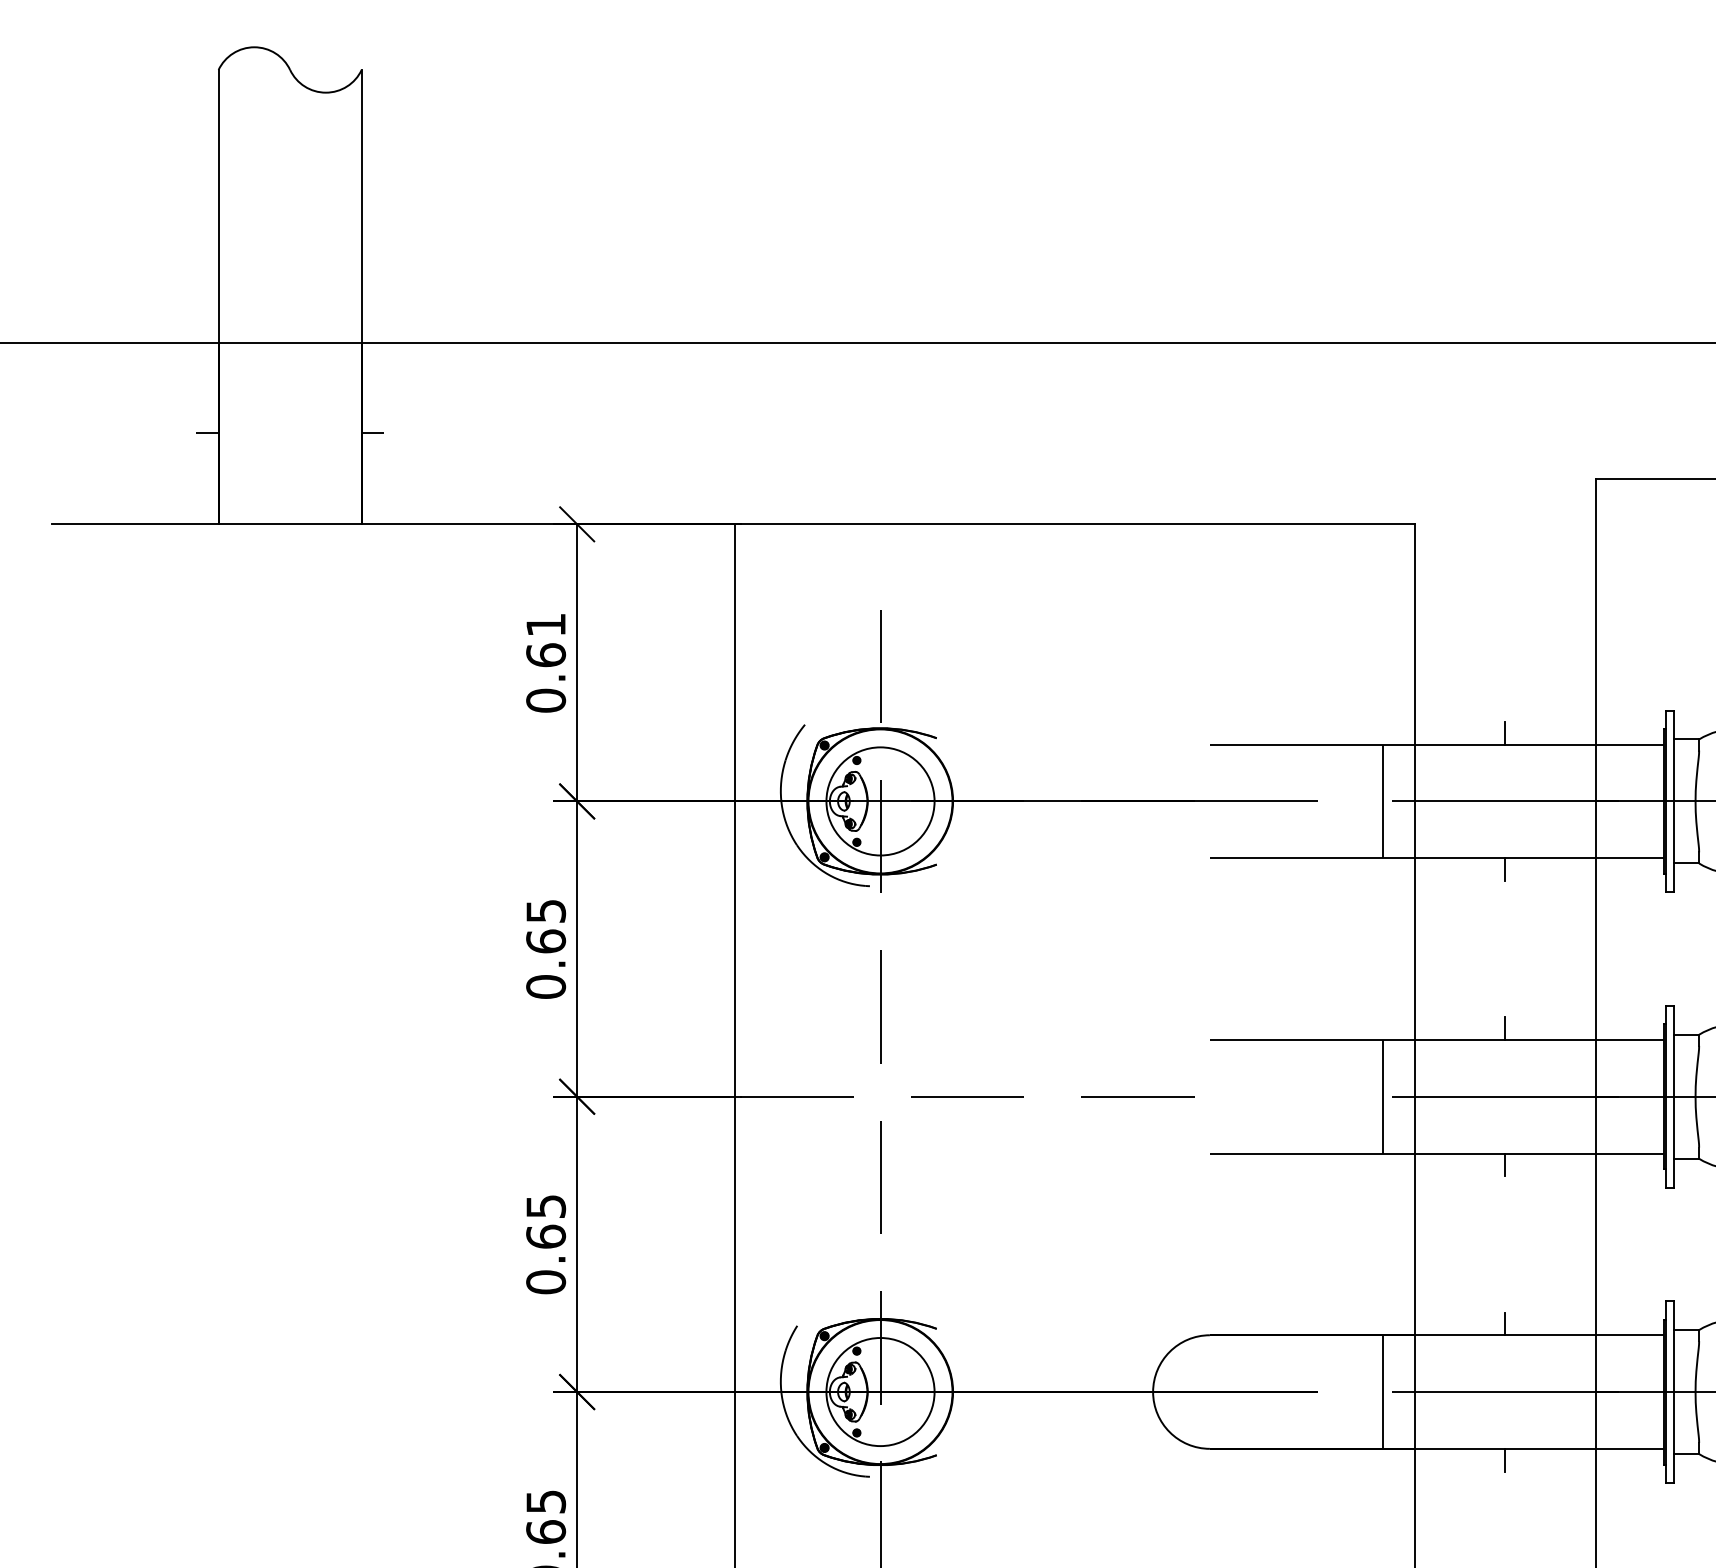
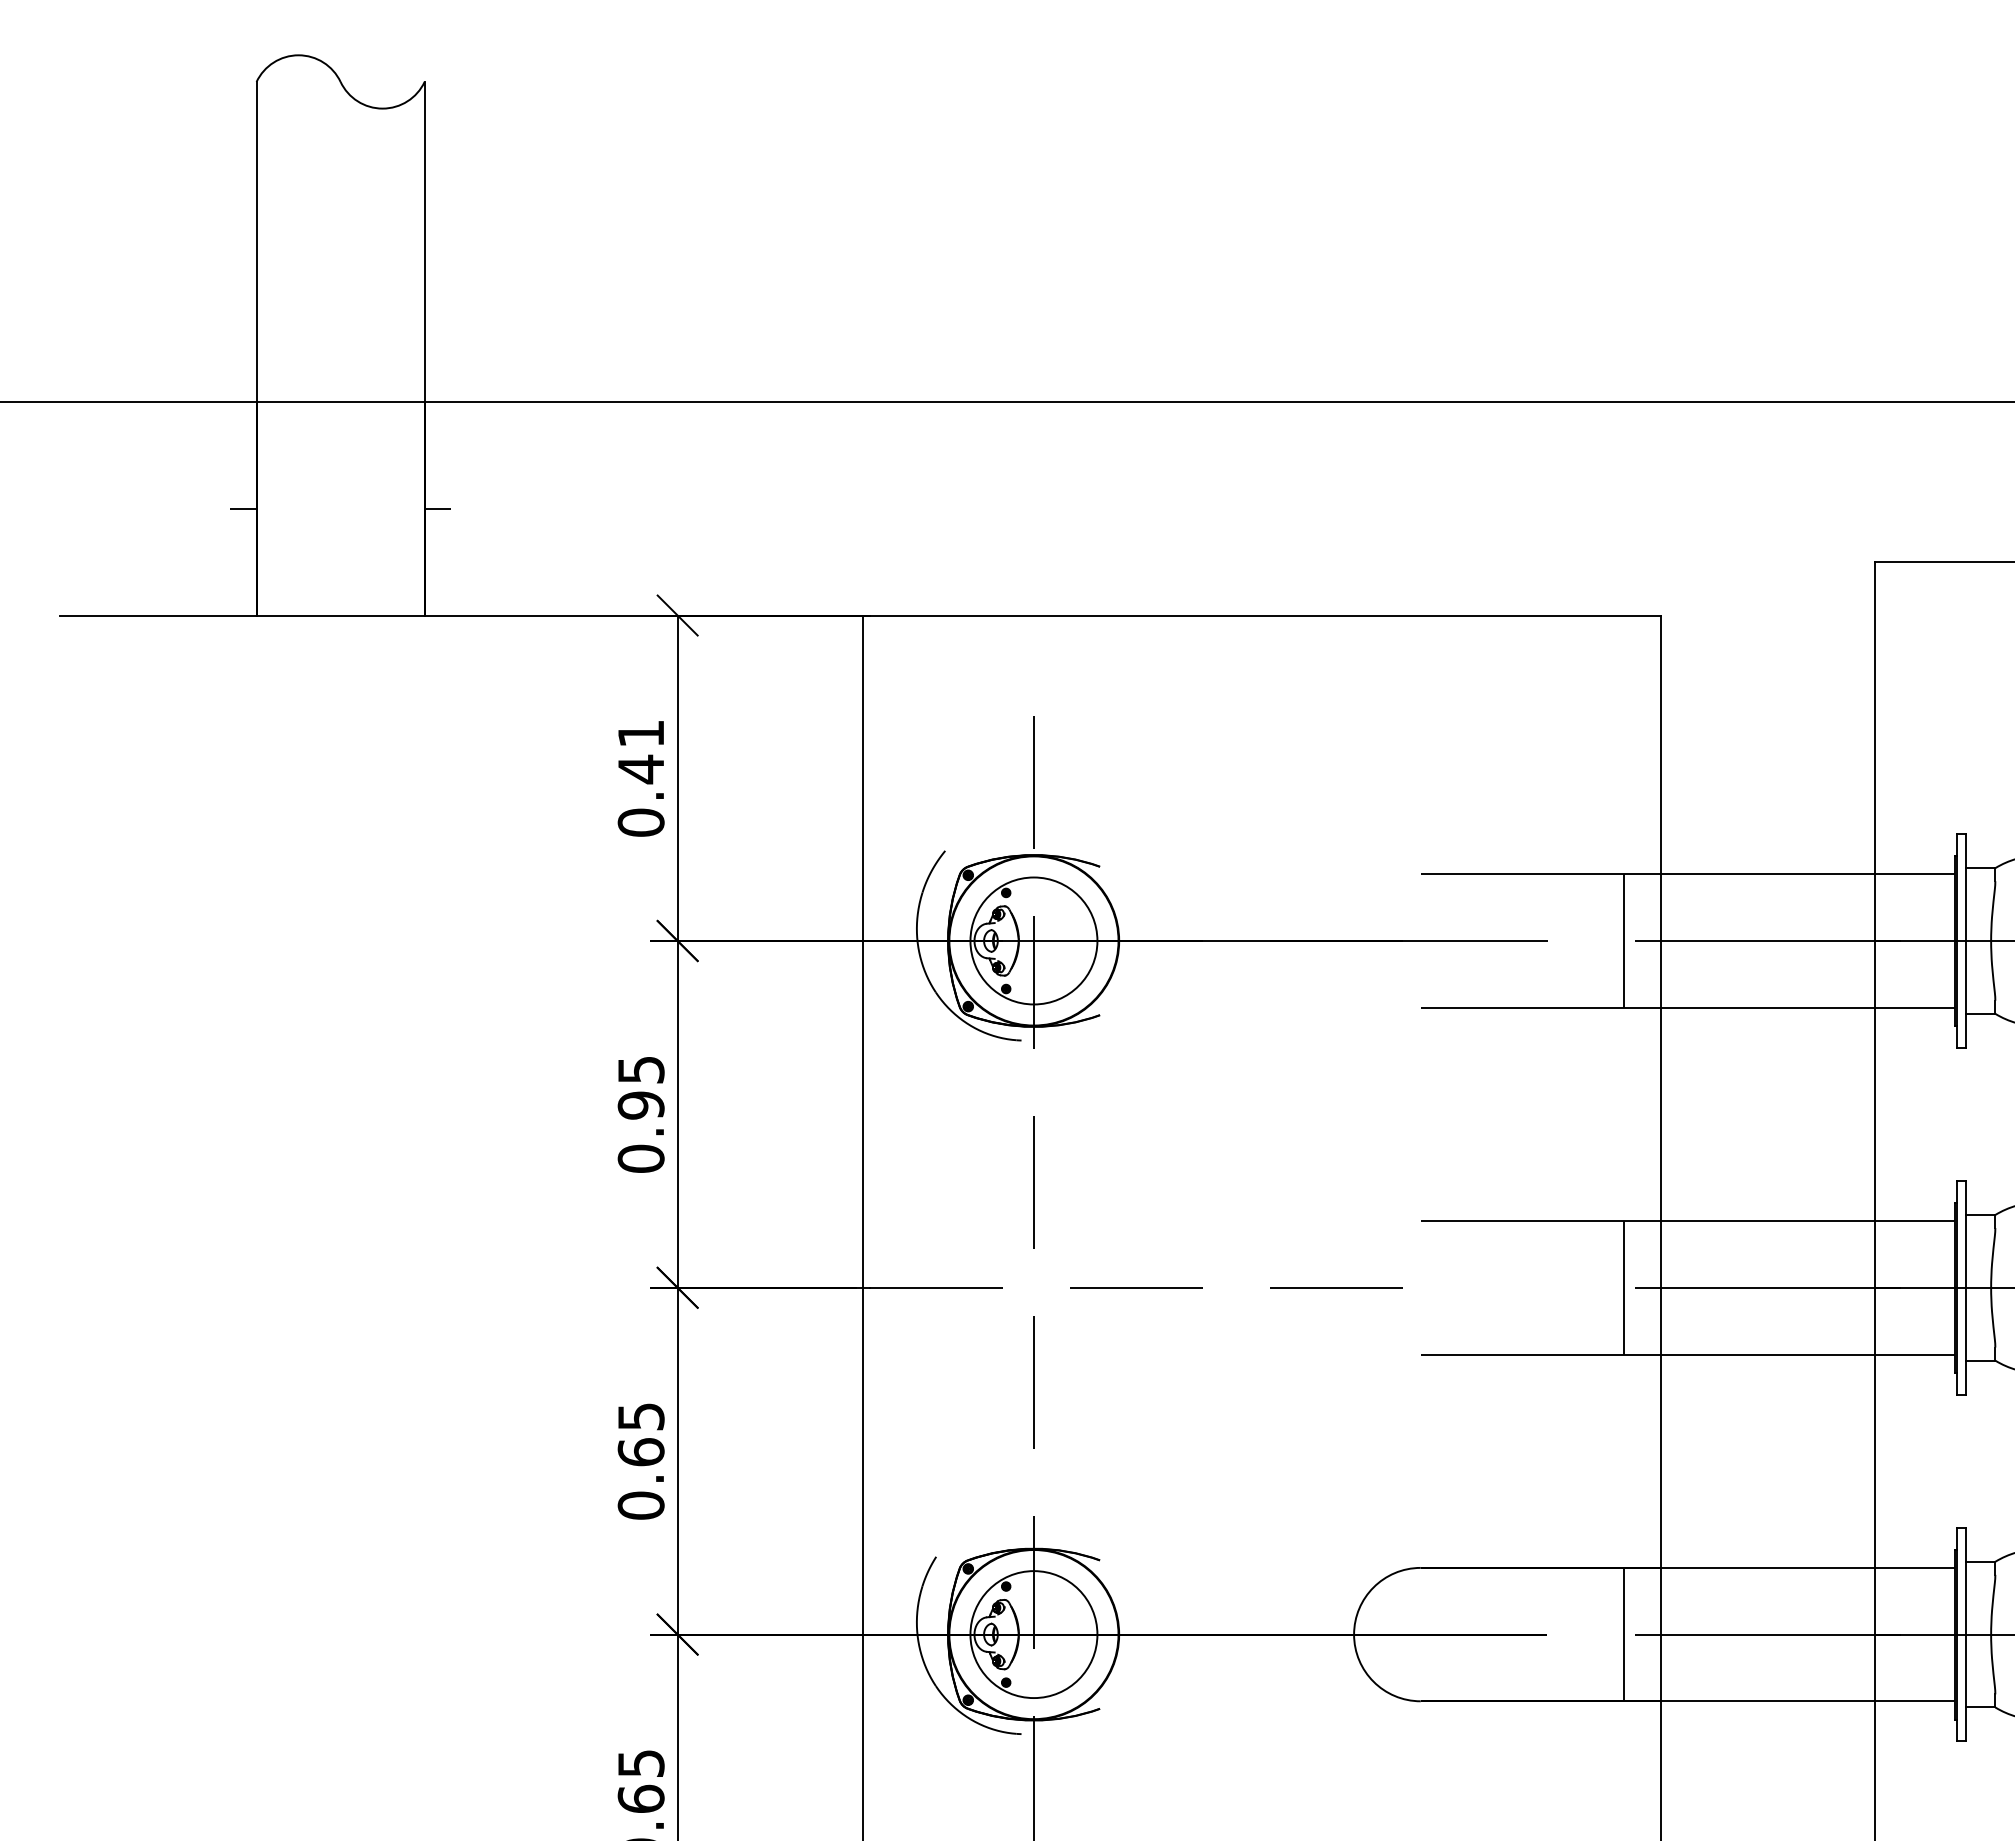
text: (545, 655) -> (640, 769), 0.61 -> 0.41
line: (1505, 732) -> (1767, 860), removed
line: (1505, 869) -> (1767, 1020), removed
text: (545, 941) -> (640, 1105), 0.65 -> 0.95
line: (1505, 1028) -> (1767, 1207), removed
line: (1505, 1164) -> (1767, 1367), removed
line: (1505, 1323) -> (1767, 1554), removed
line: (1505, 1460) -> (1767, 1714), removed

